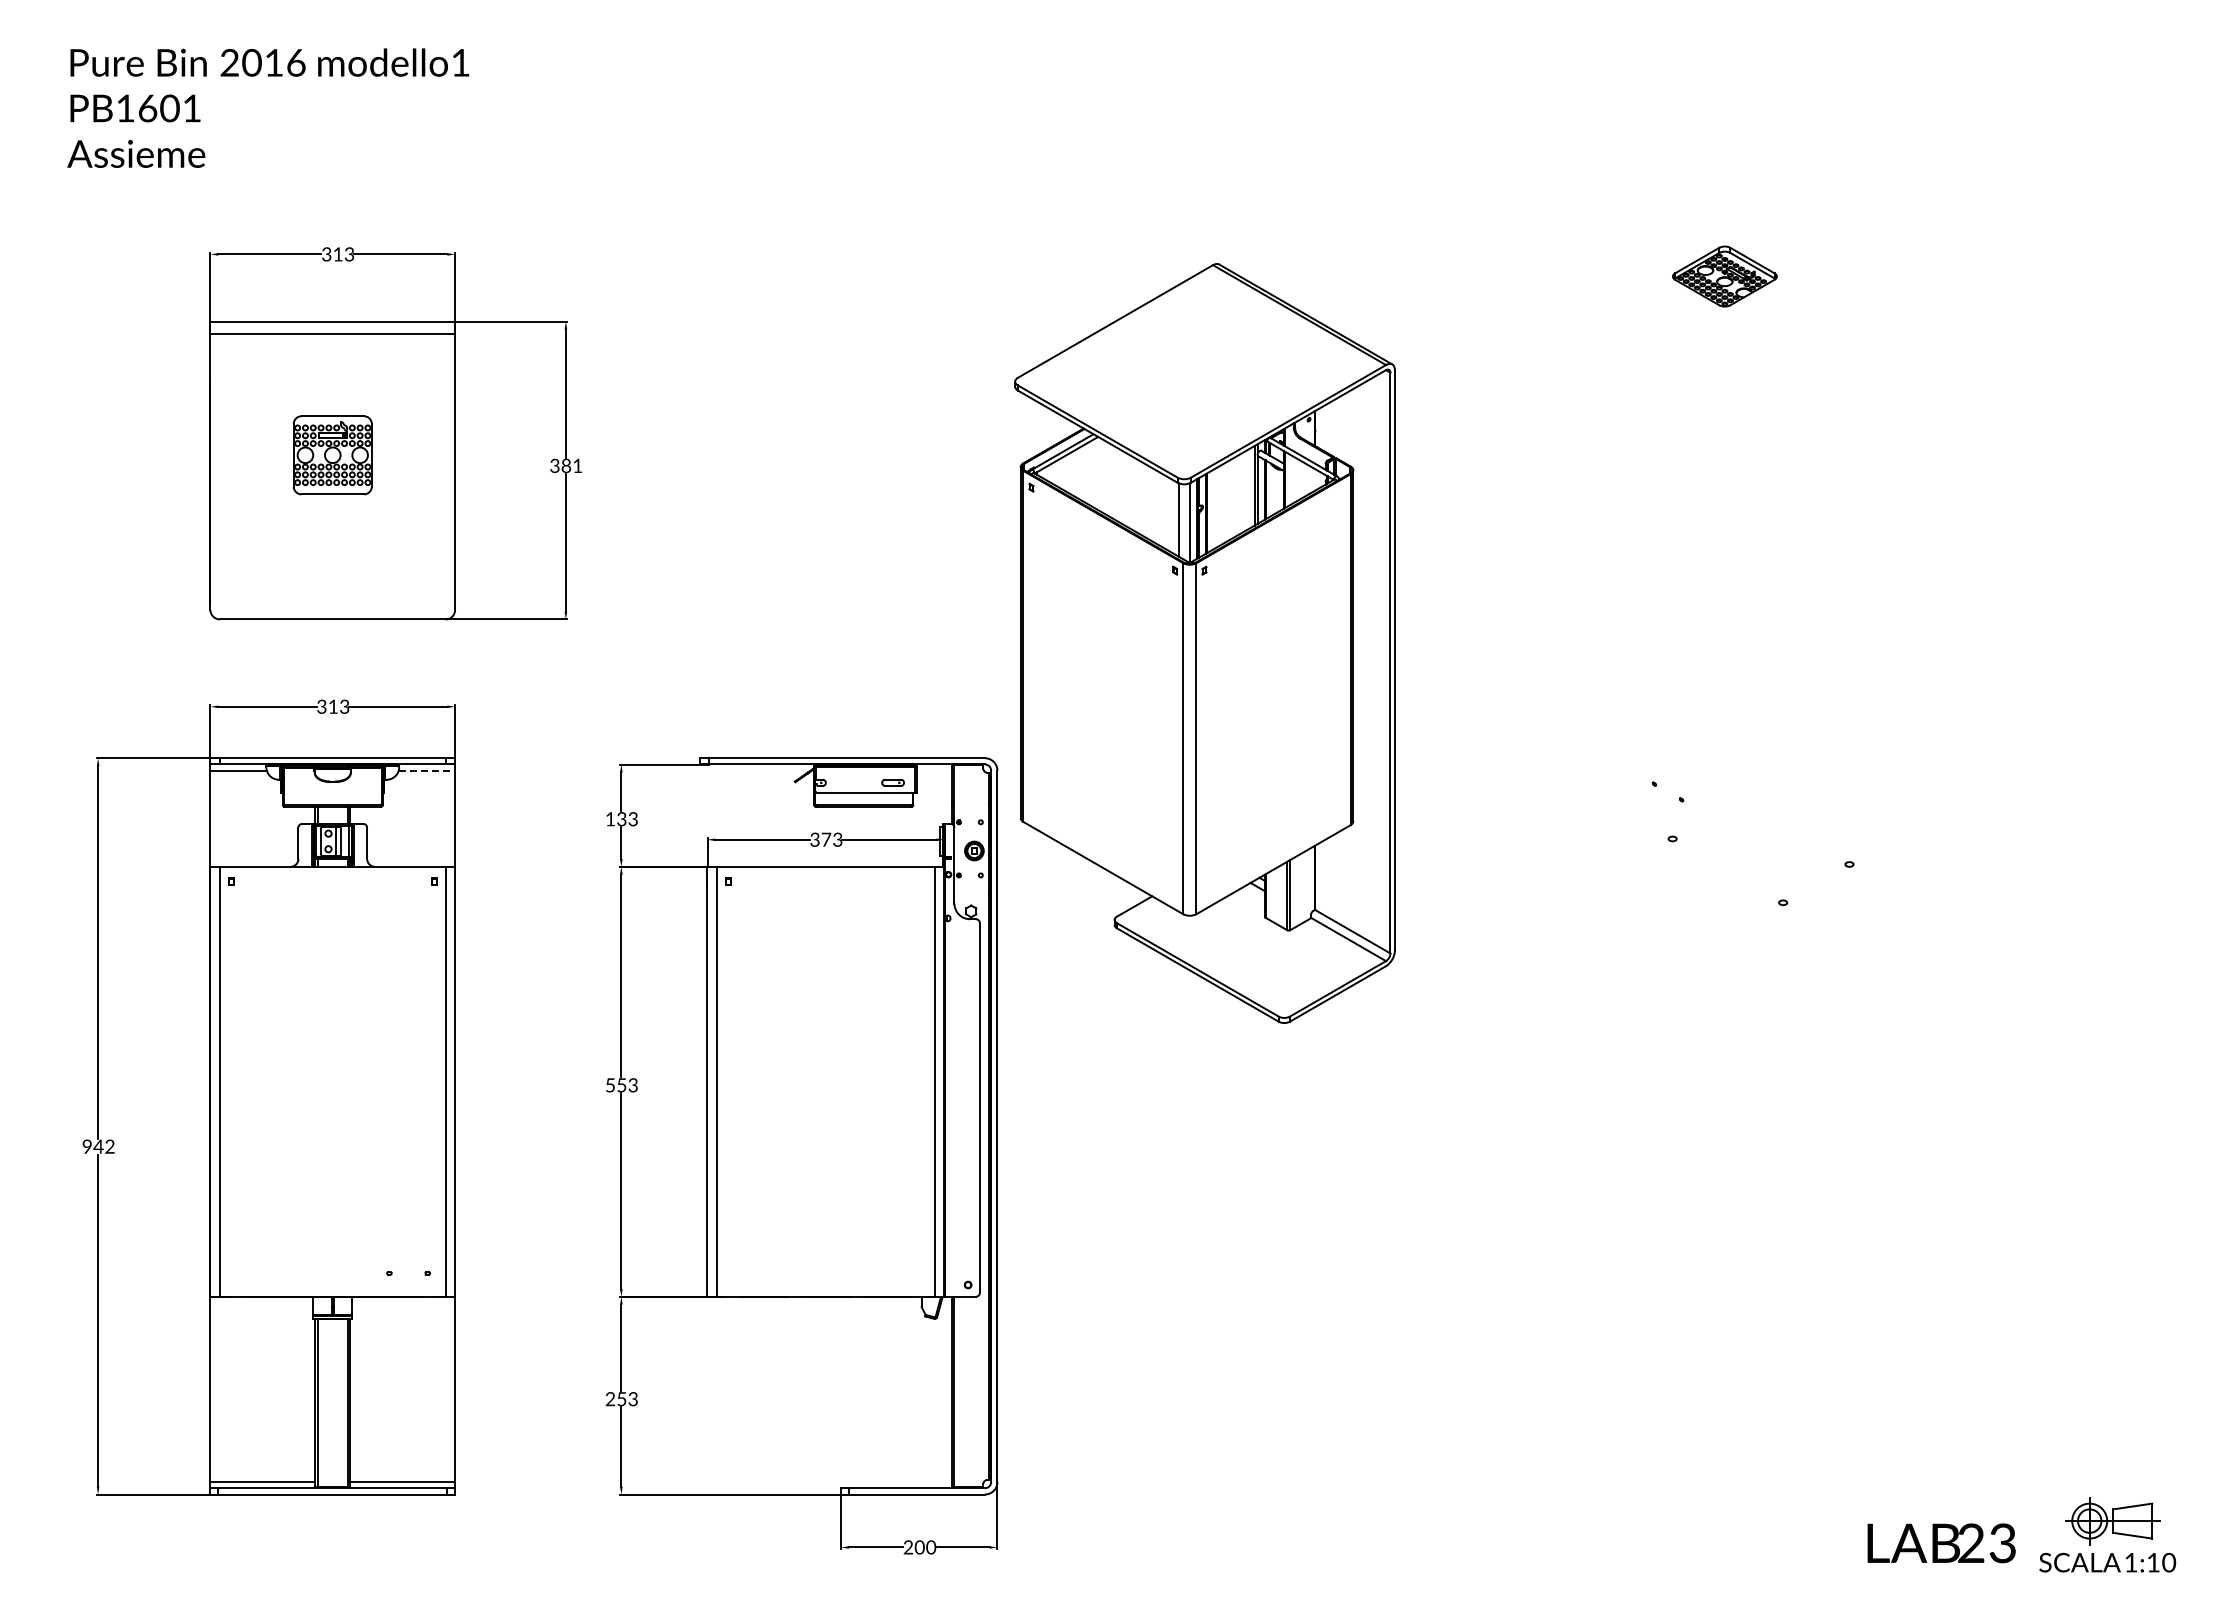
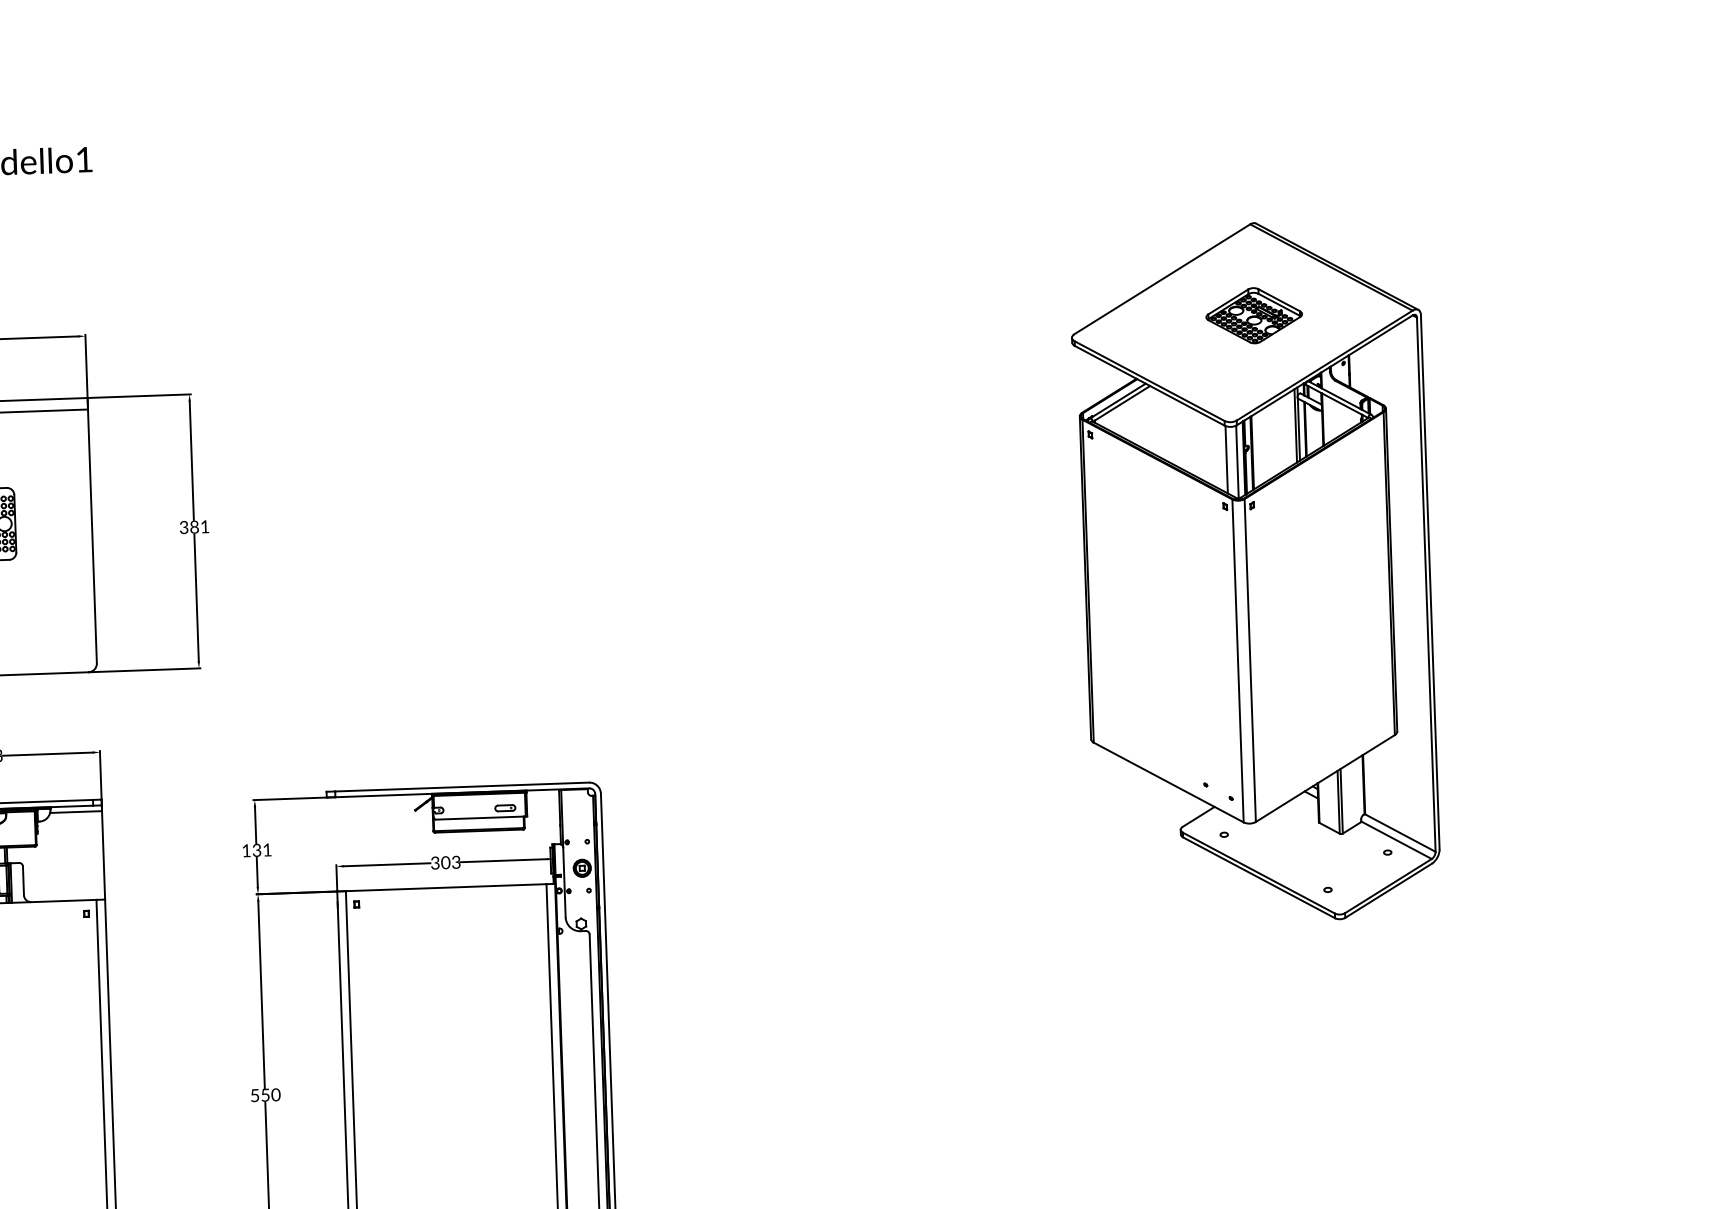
part: (1204, 643) -> (1254, 572), moved
line: (427, 770) -> (76, 811), dashed -> solid
text: (632, 819) -> (266, 850), 133 -> 131
text: (826, 839) -> (445, 862), 373 -> 303
text: (633, 1085) -> (276, 1094), 553 -> 550

